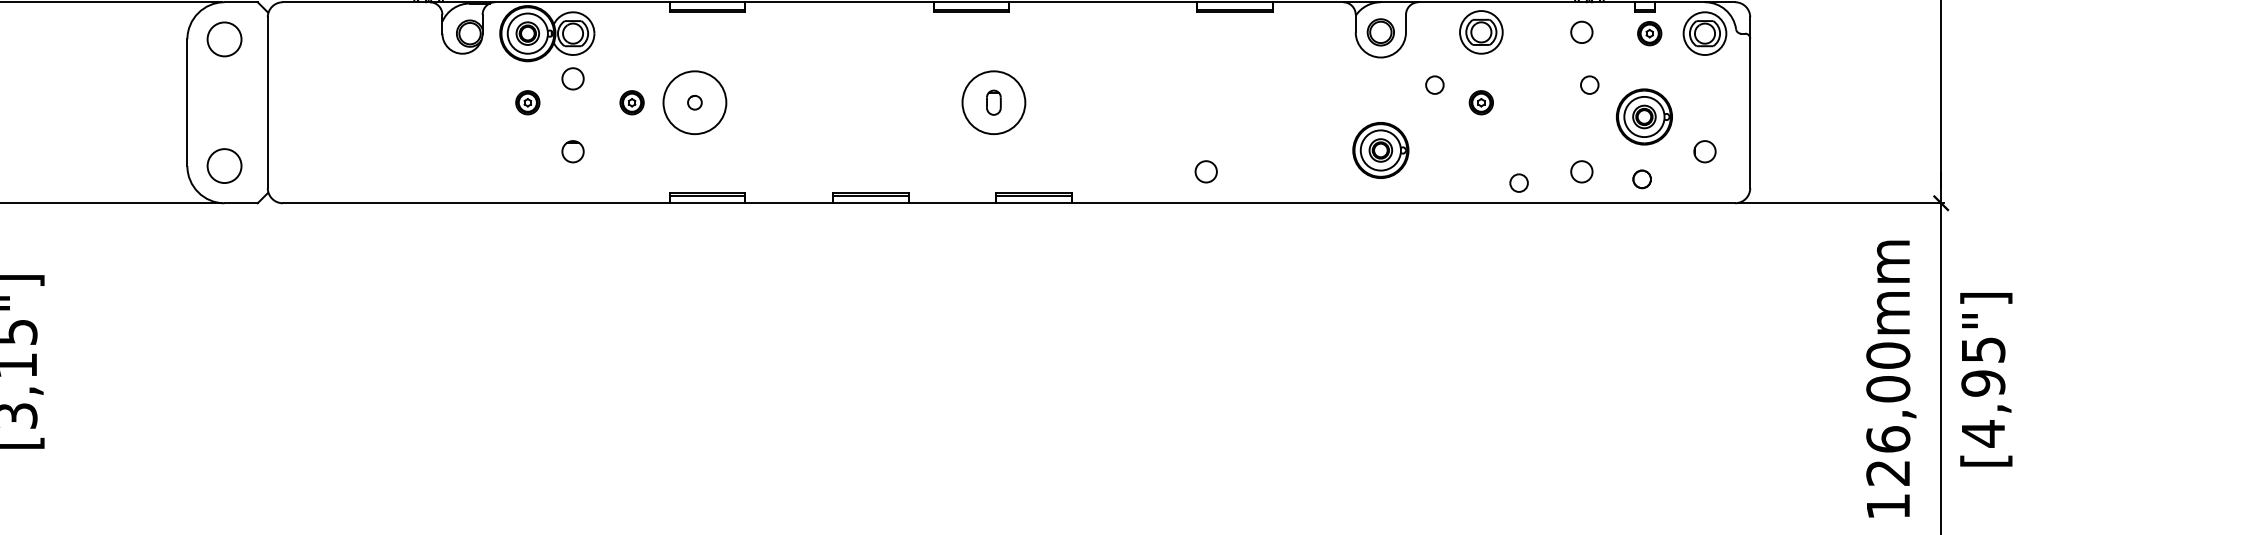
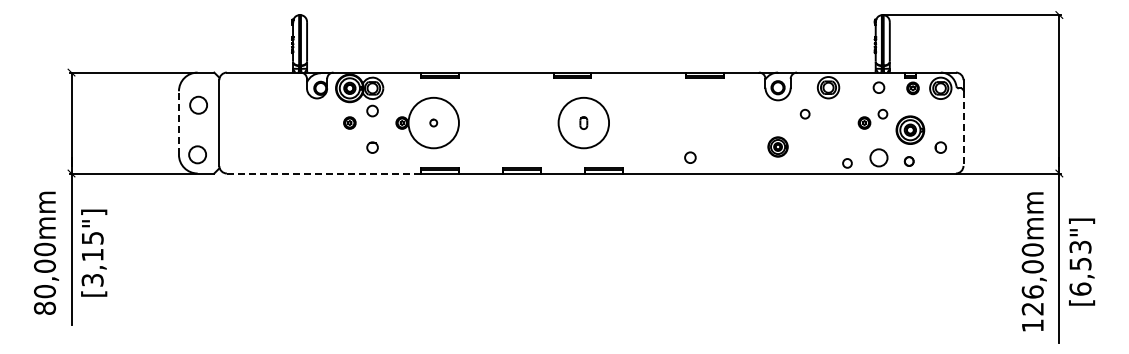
circle: (224, 37) -> (198, 104), moved
circle: (694, 101) -> (433, 122), size x1.6
circle: (993, 101) -> (583, 122), size x1.6
part: (1481, 101) -> (864, 122), moved
line: (186, 103) -> (178, 123), solid -> dashed
line: (1750, 113) -> (963, 128), solid -> dashed
part: (1379, 149) -> (777, 146), size x0.7
circle: (1580, 171) -> (878, 157), size x1.6
line: (475, 203) -> (323, 173), solid -> dashed
text: (1983, 392) -> (1080, 268), [4,95"] -> [6,53"]

